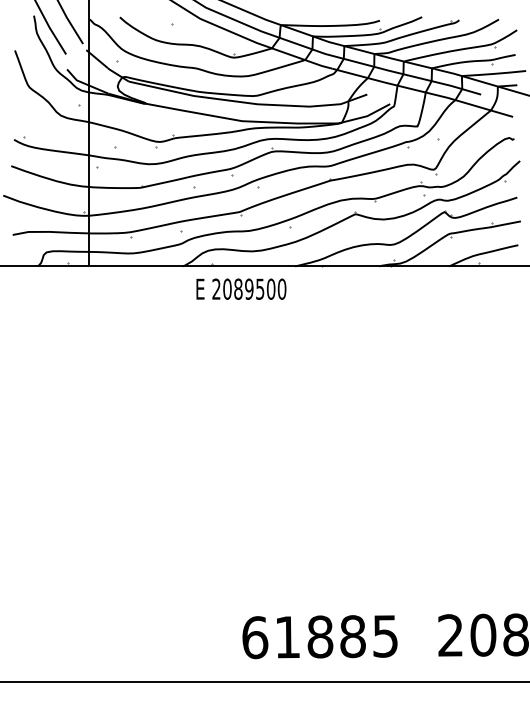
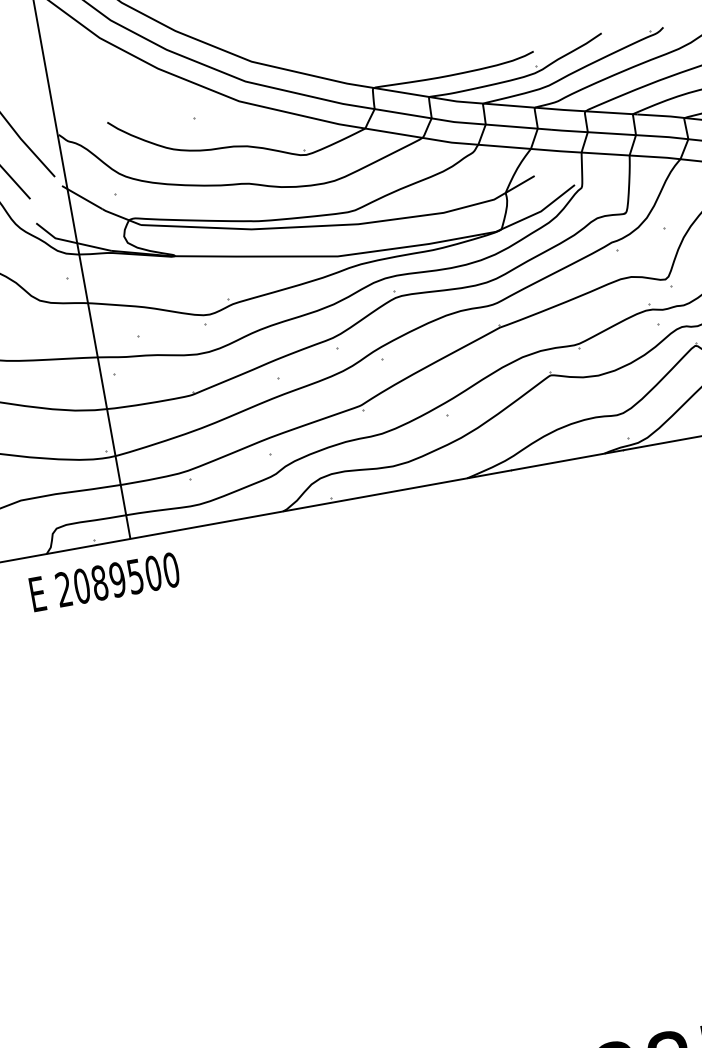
text: (241, 288) -> (104, 580), moved

